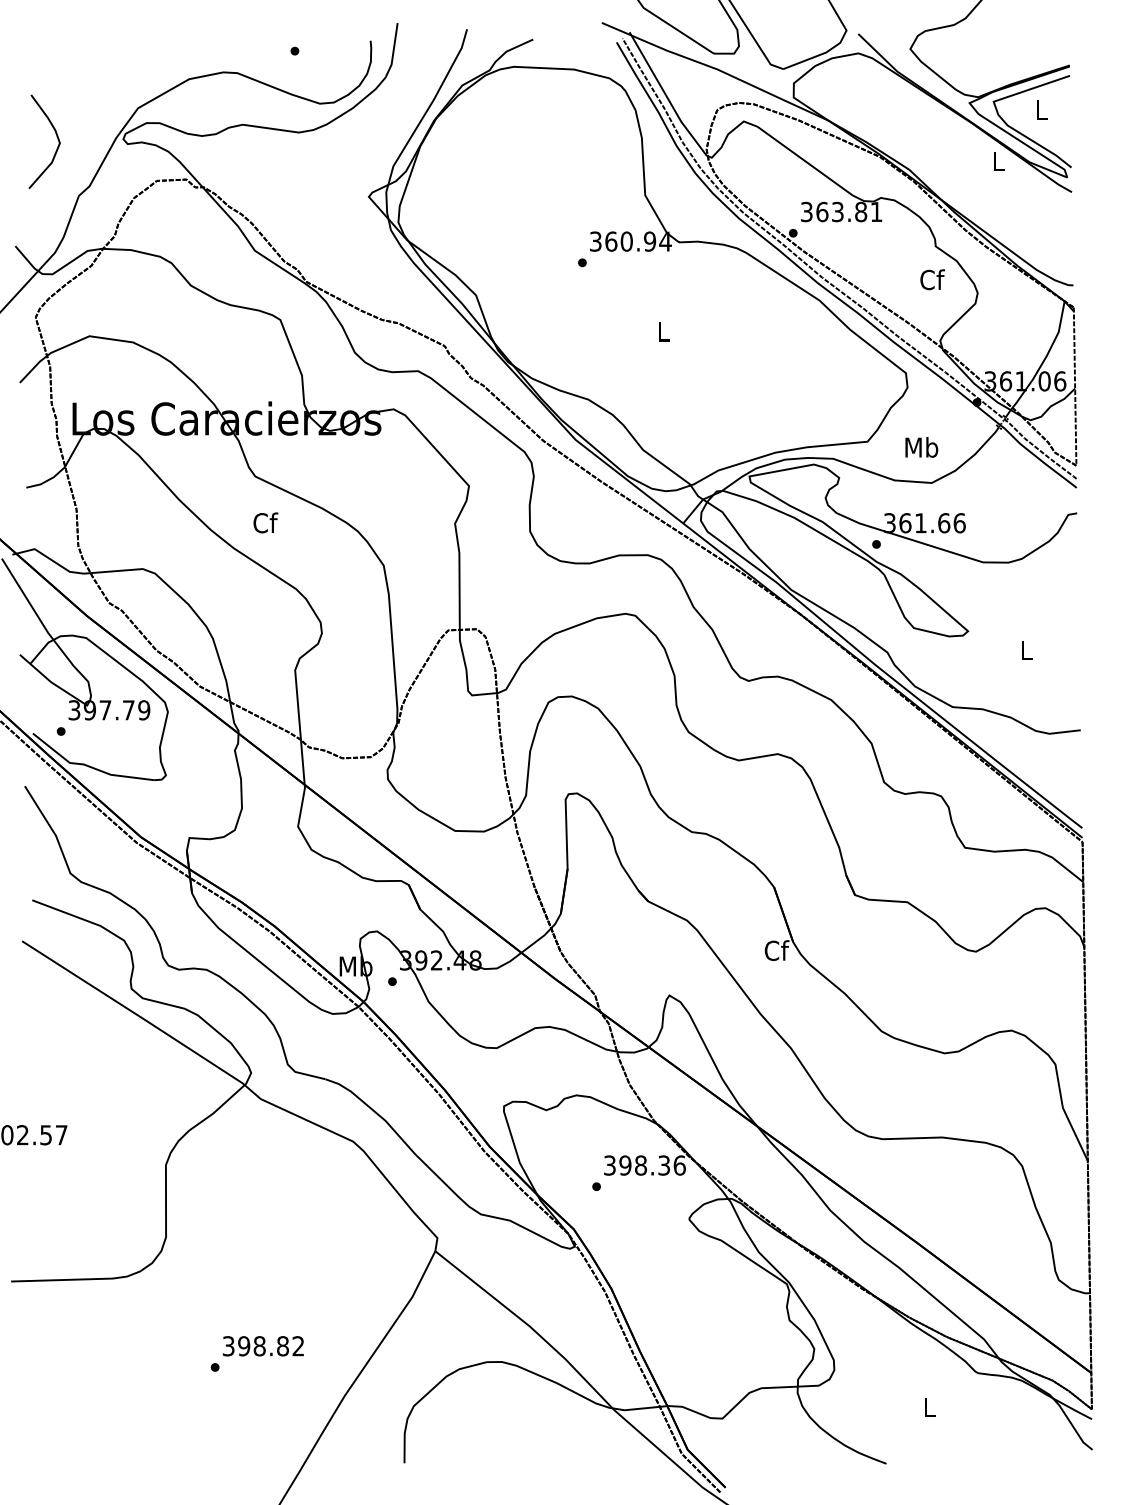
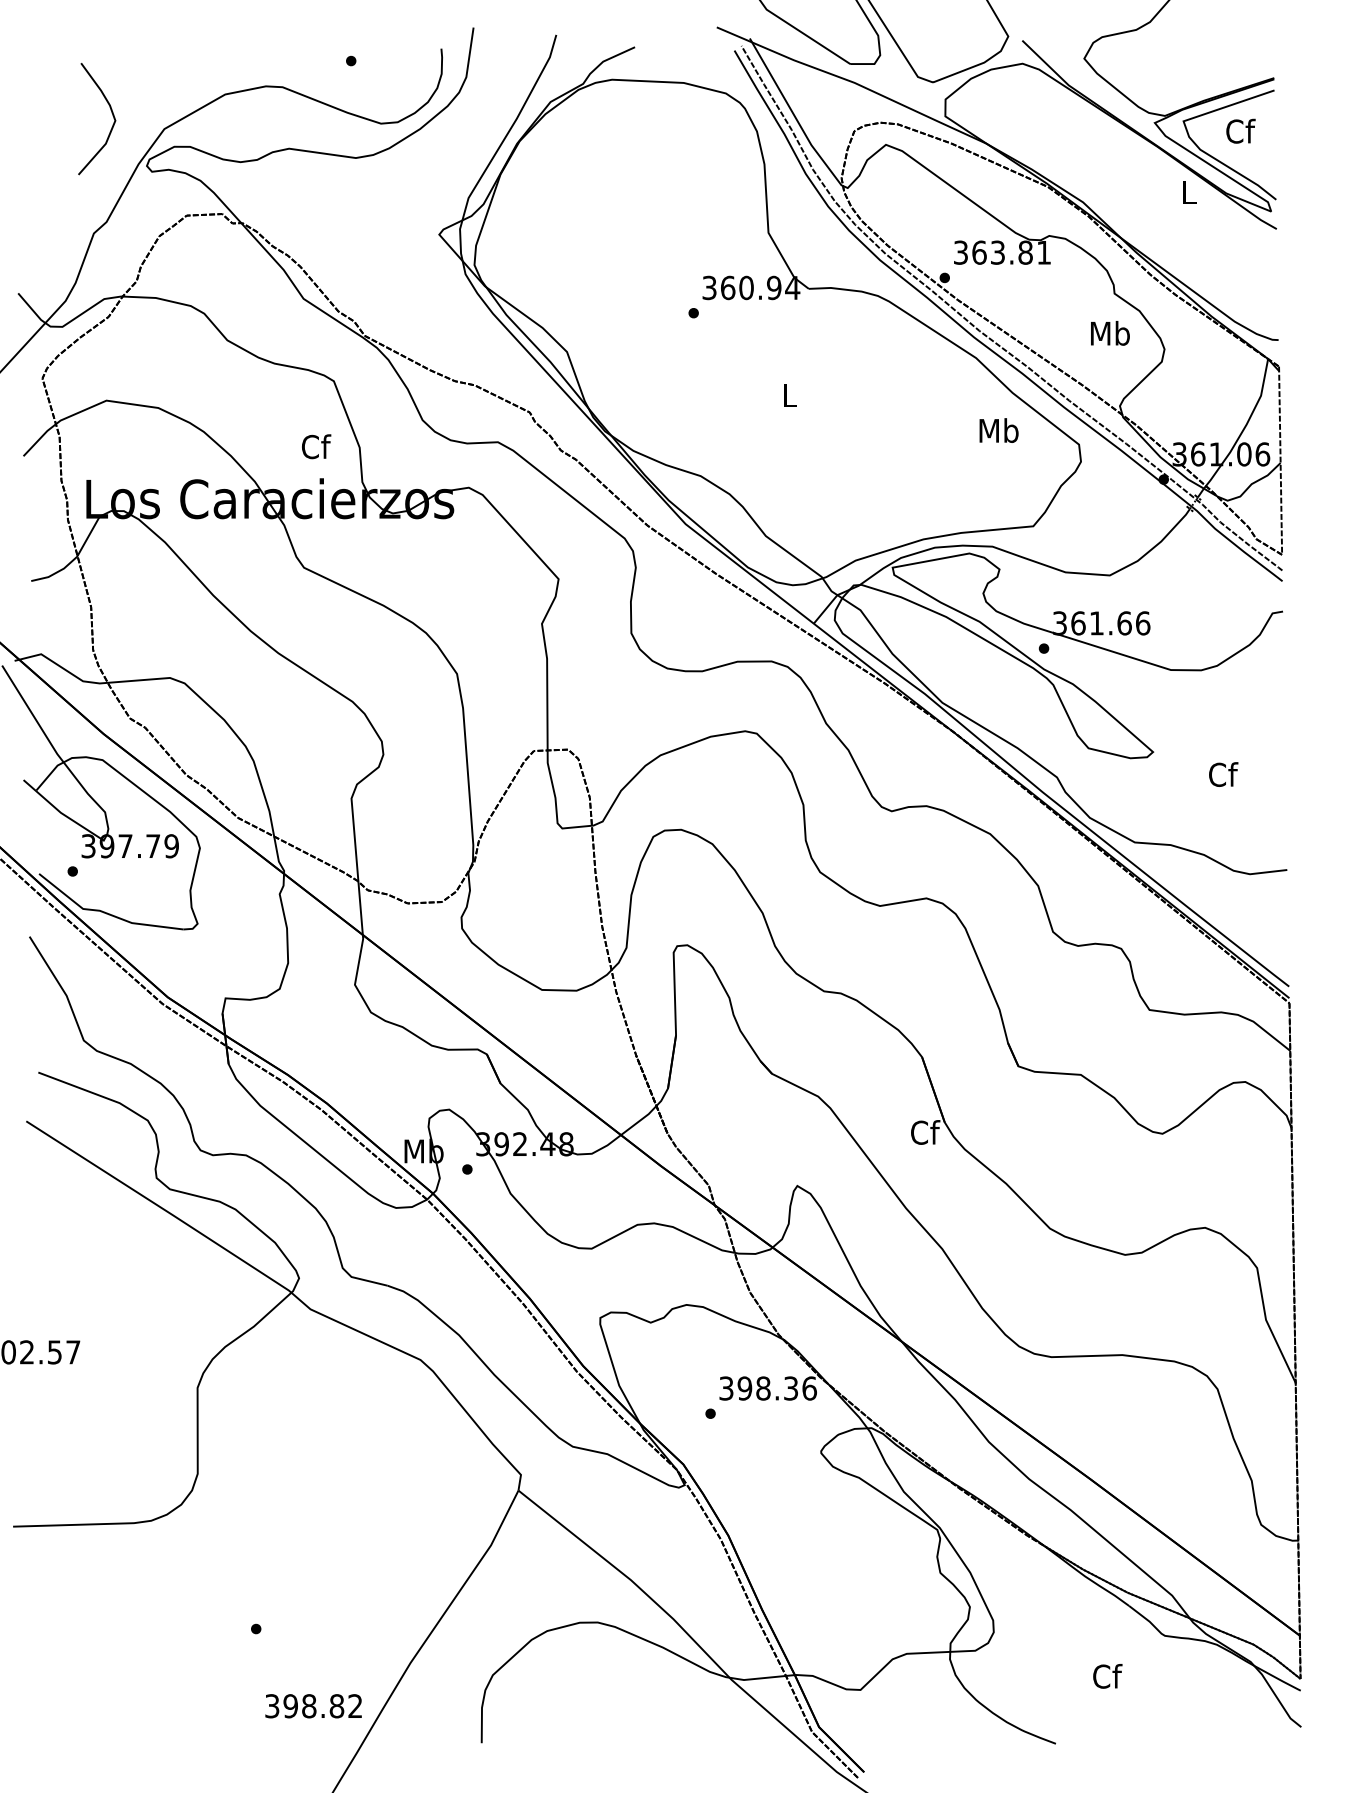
text: (1041, 109) -> (1240, 130), L -> Cf
curve: (56, 136) -> (111, 112), moved
text: (932, 279) -> (1110, 333), Cf -> Mb
text: (921, 447) -> (998, 430), moved
text: (265, 522) -> (316, 446), moved
text: (1027, 649) -> (1223, 773), L -> Cf
text: (262, 1346) -> (312, 1706), moved
text: (929, 1406) -> (1107, 1675), L -> Cf

